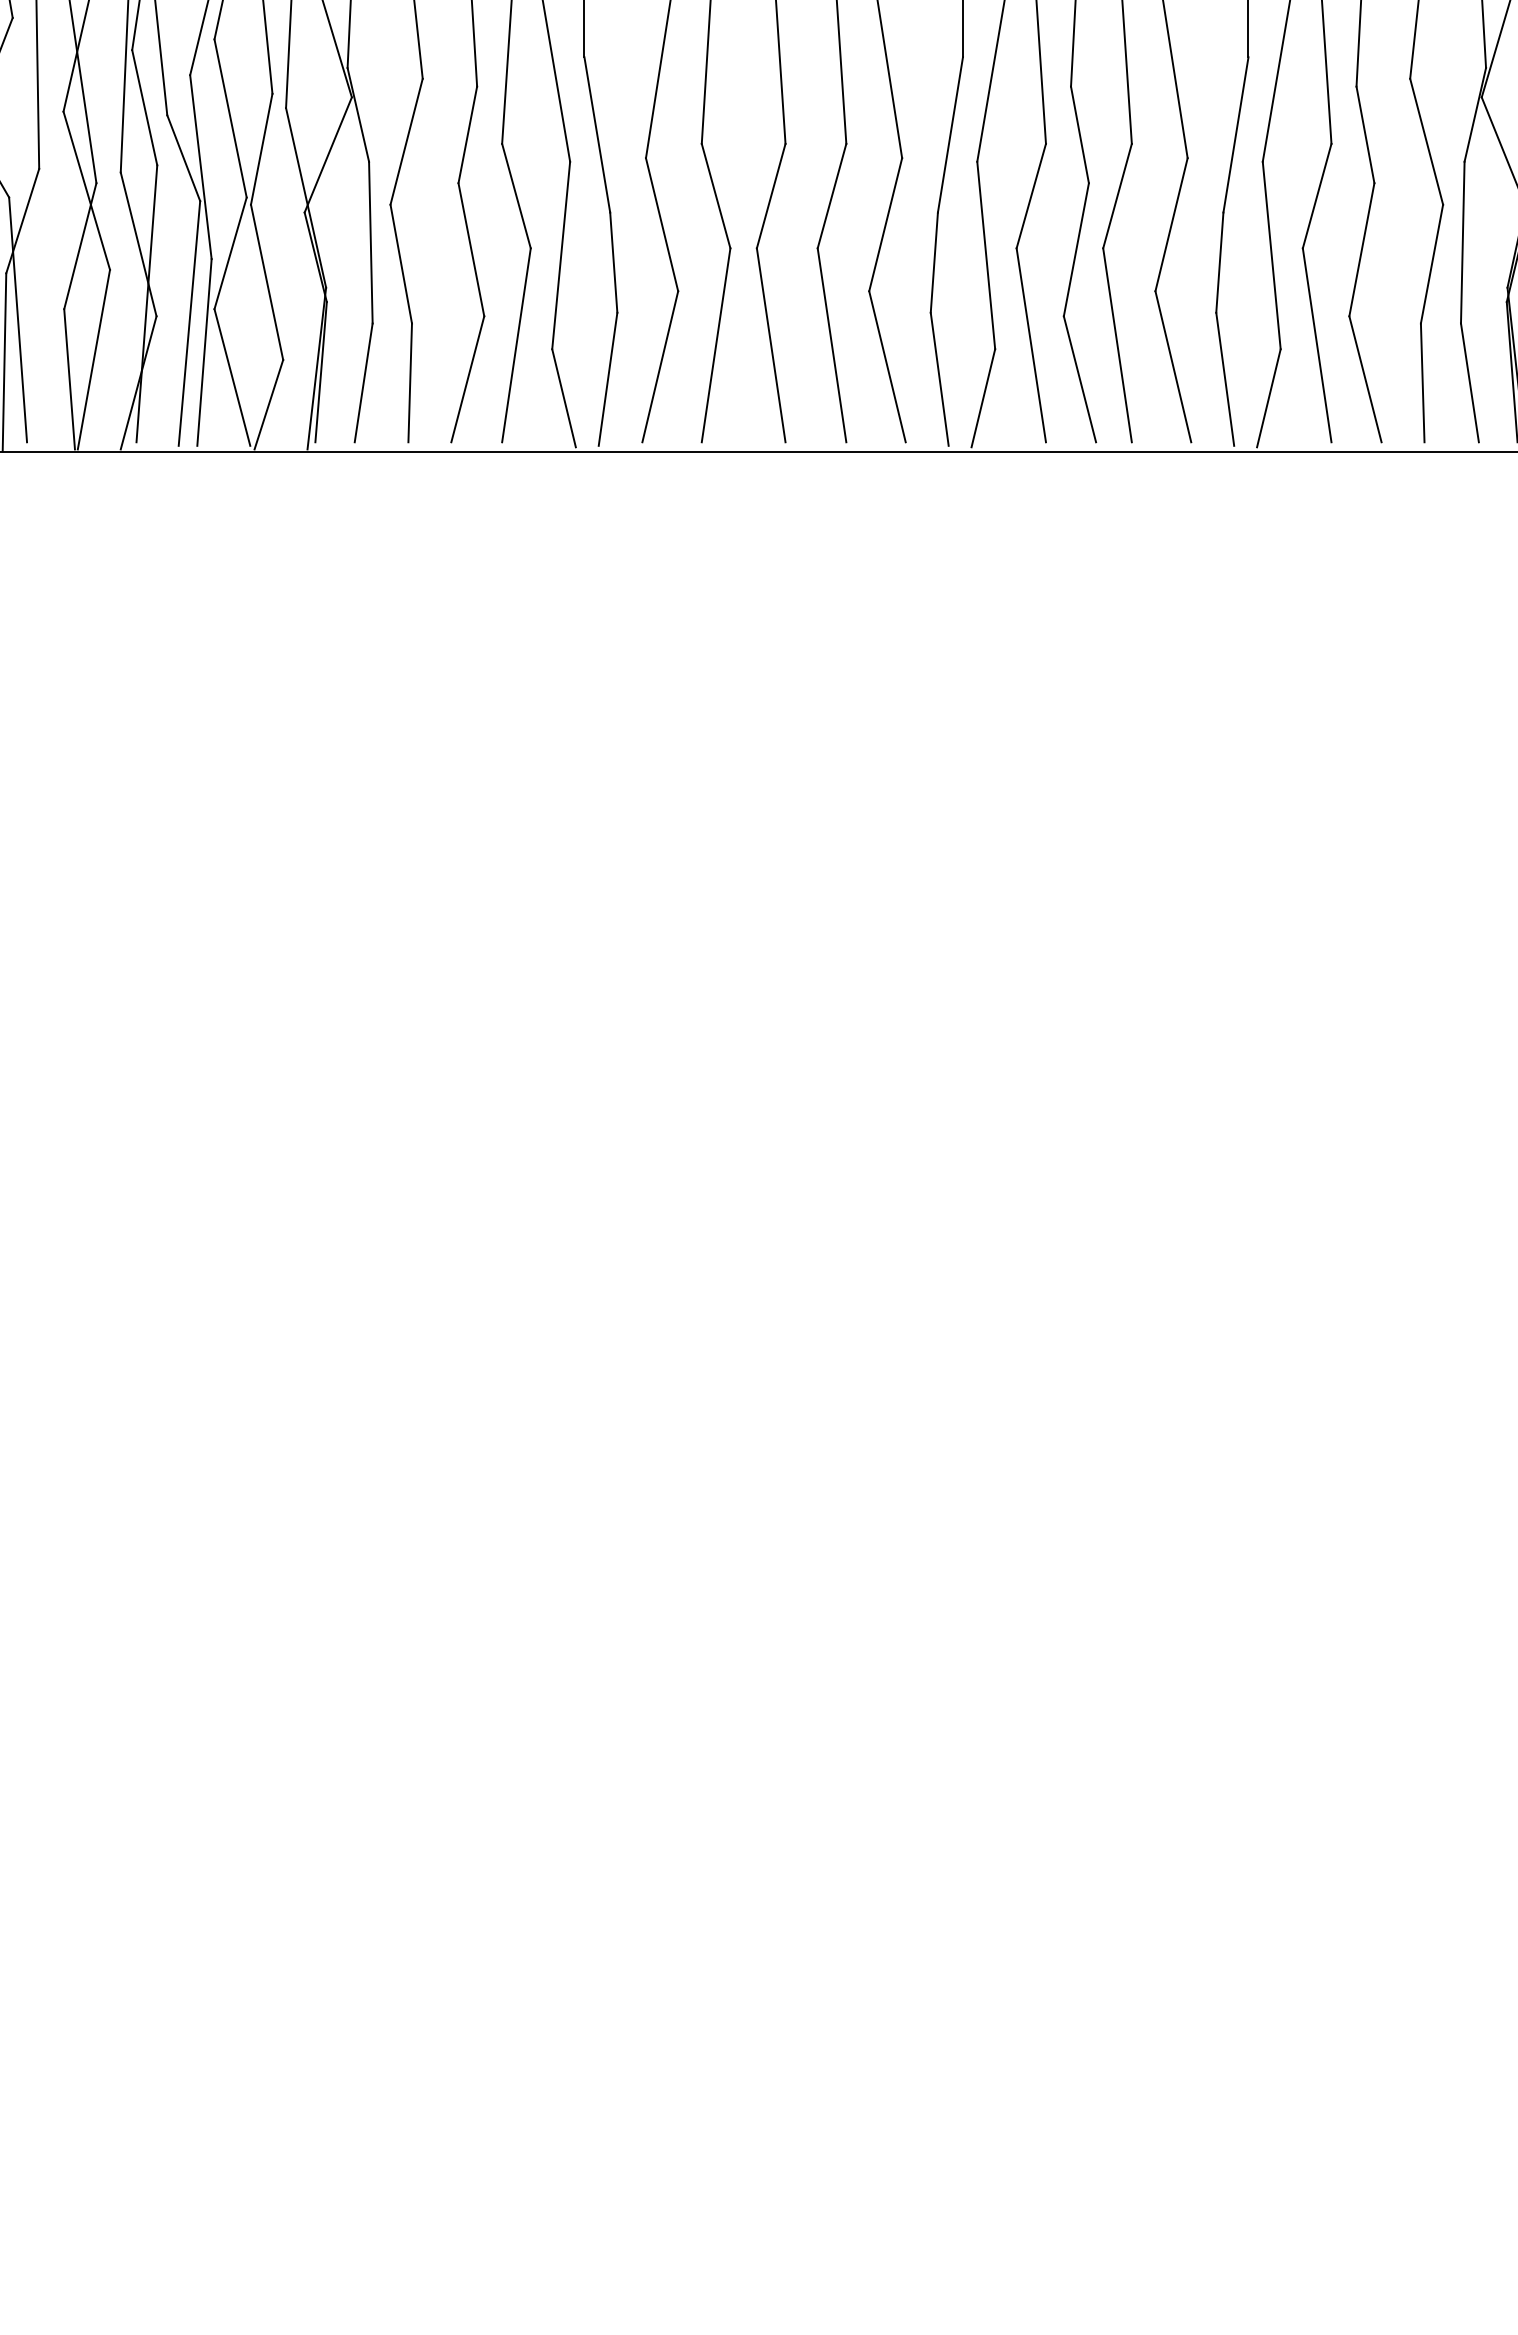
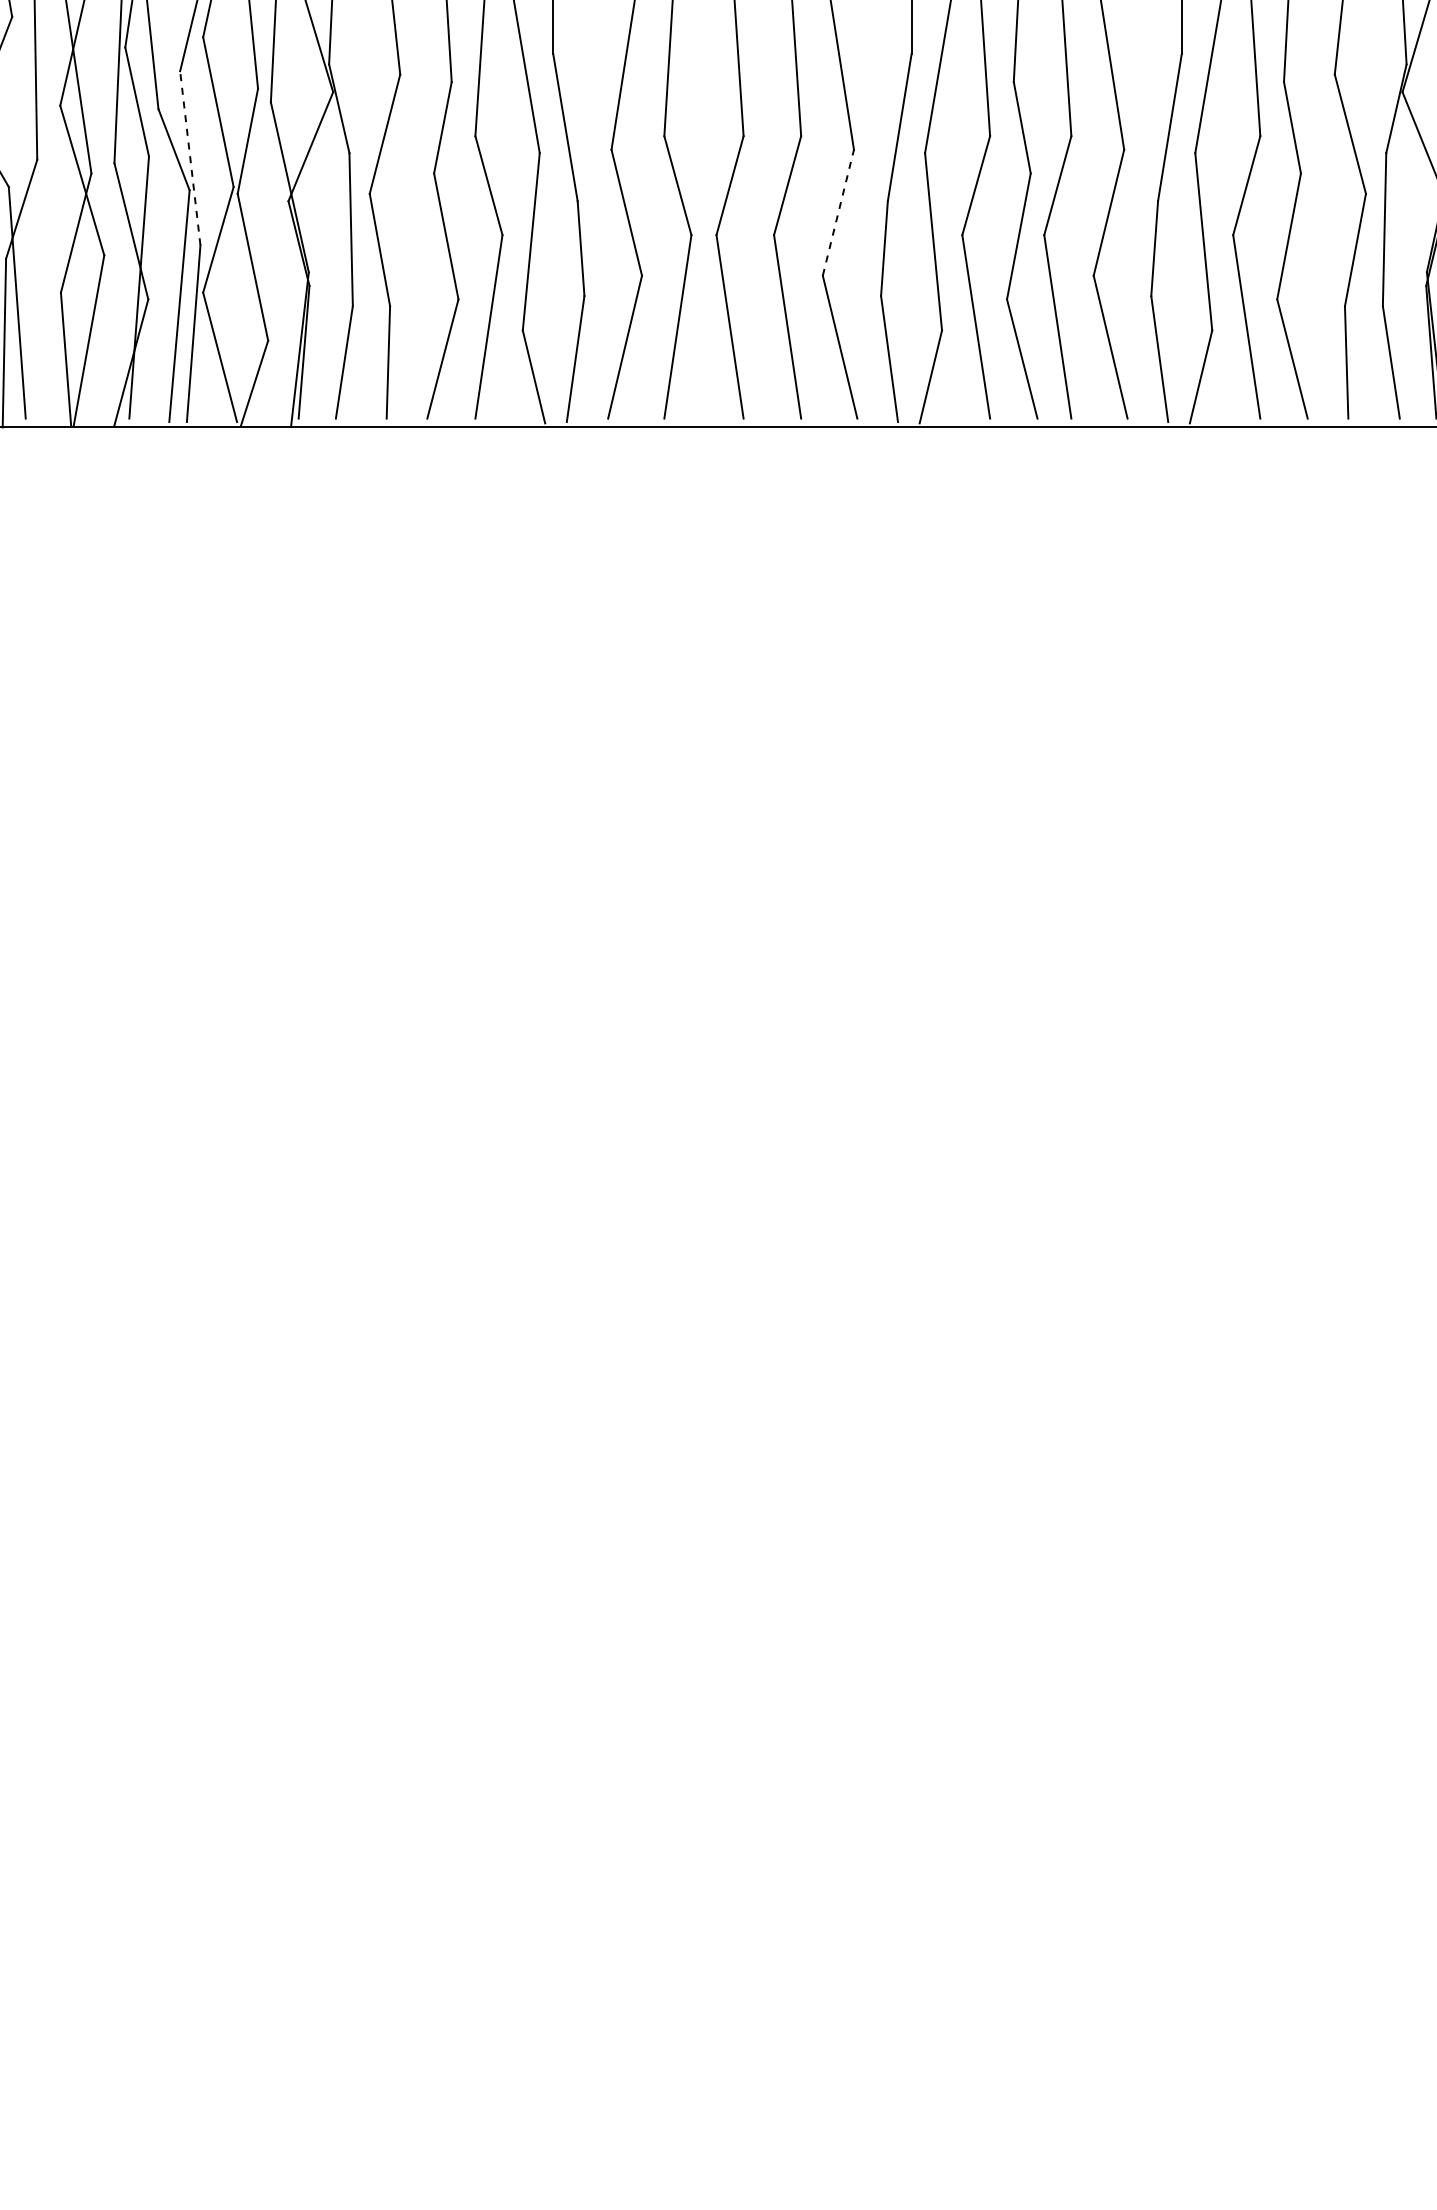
line: (201, 167) -> (190, 158), solid -> dashed
line: (885, 224) -> (838, 212), solid -> dashed

